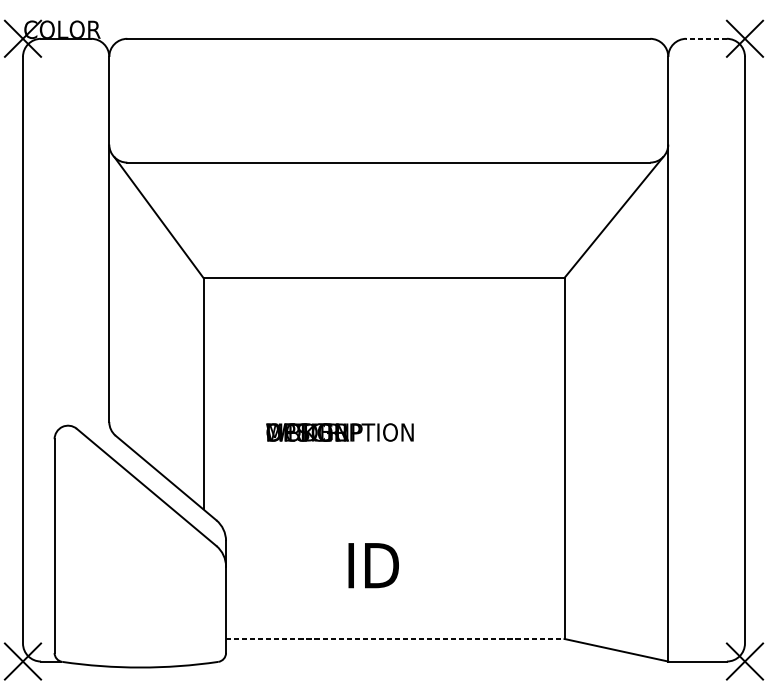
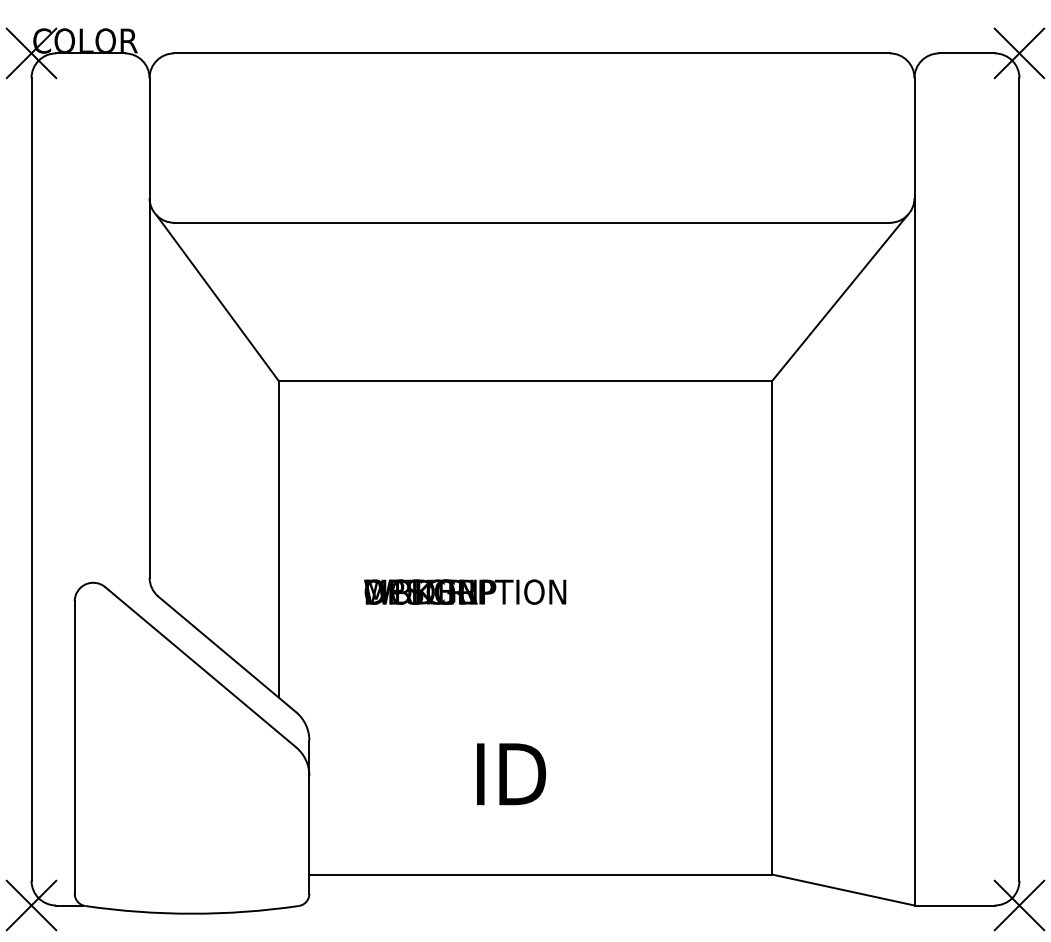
line: (706, 38) -> (966, 53), dashed -> solid
line: (394, 638) -> (540, 874), dashed -> solid

